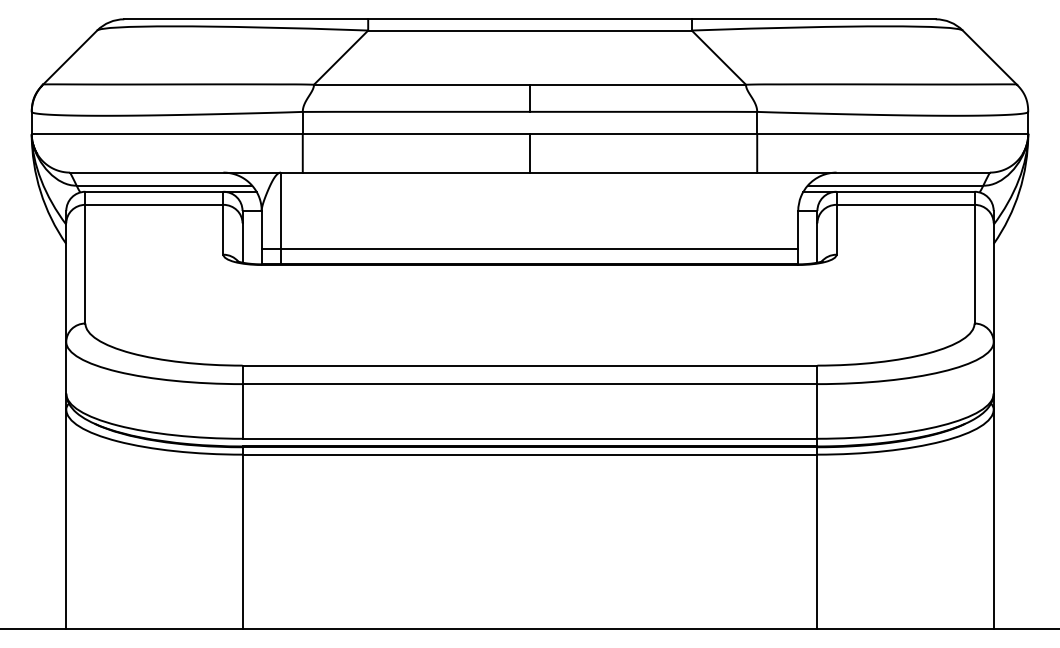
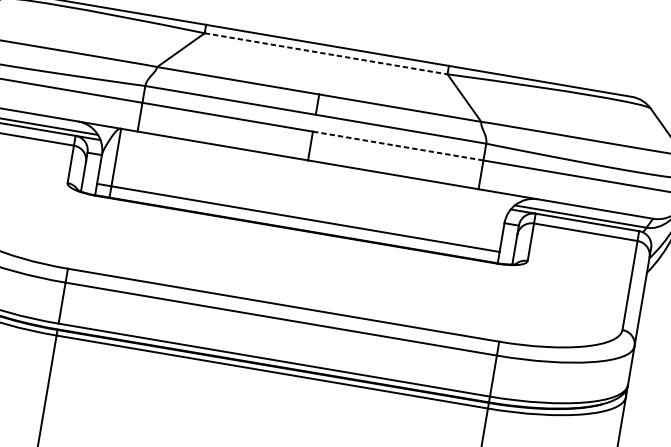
line: (530, 30) -> (326, 53), solid -> dashed
line: (643, 134) -> (398, 146), solid -> dashed

